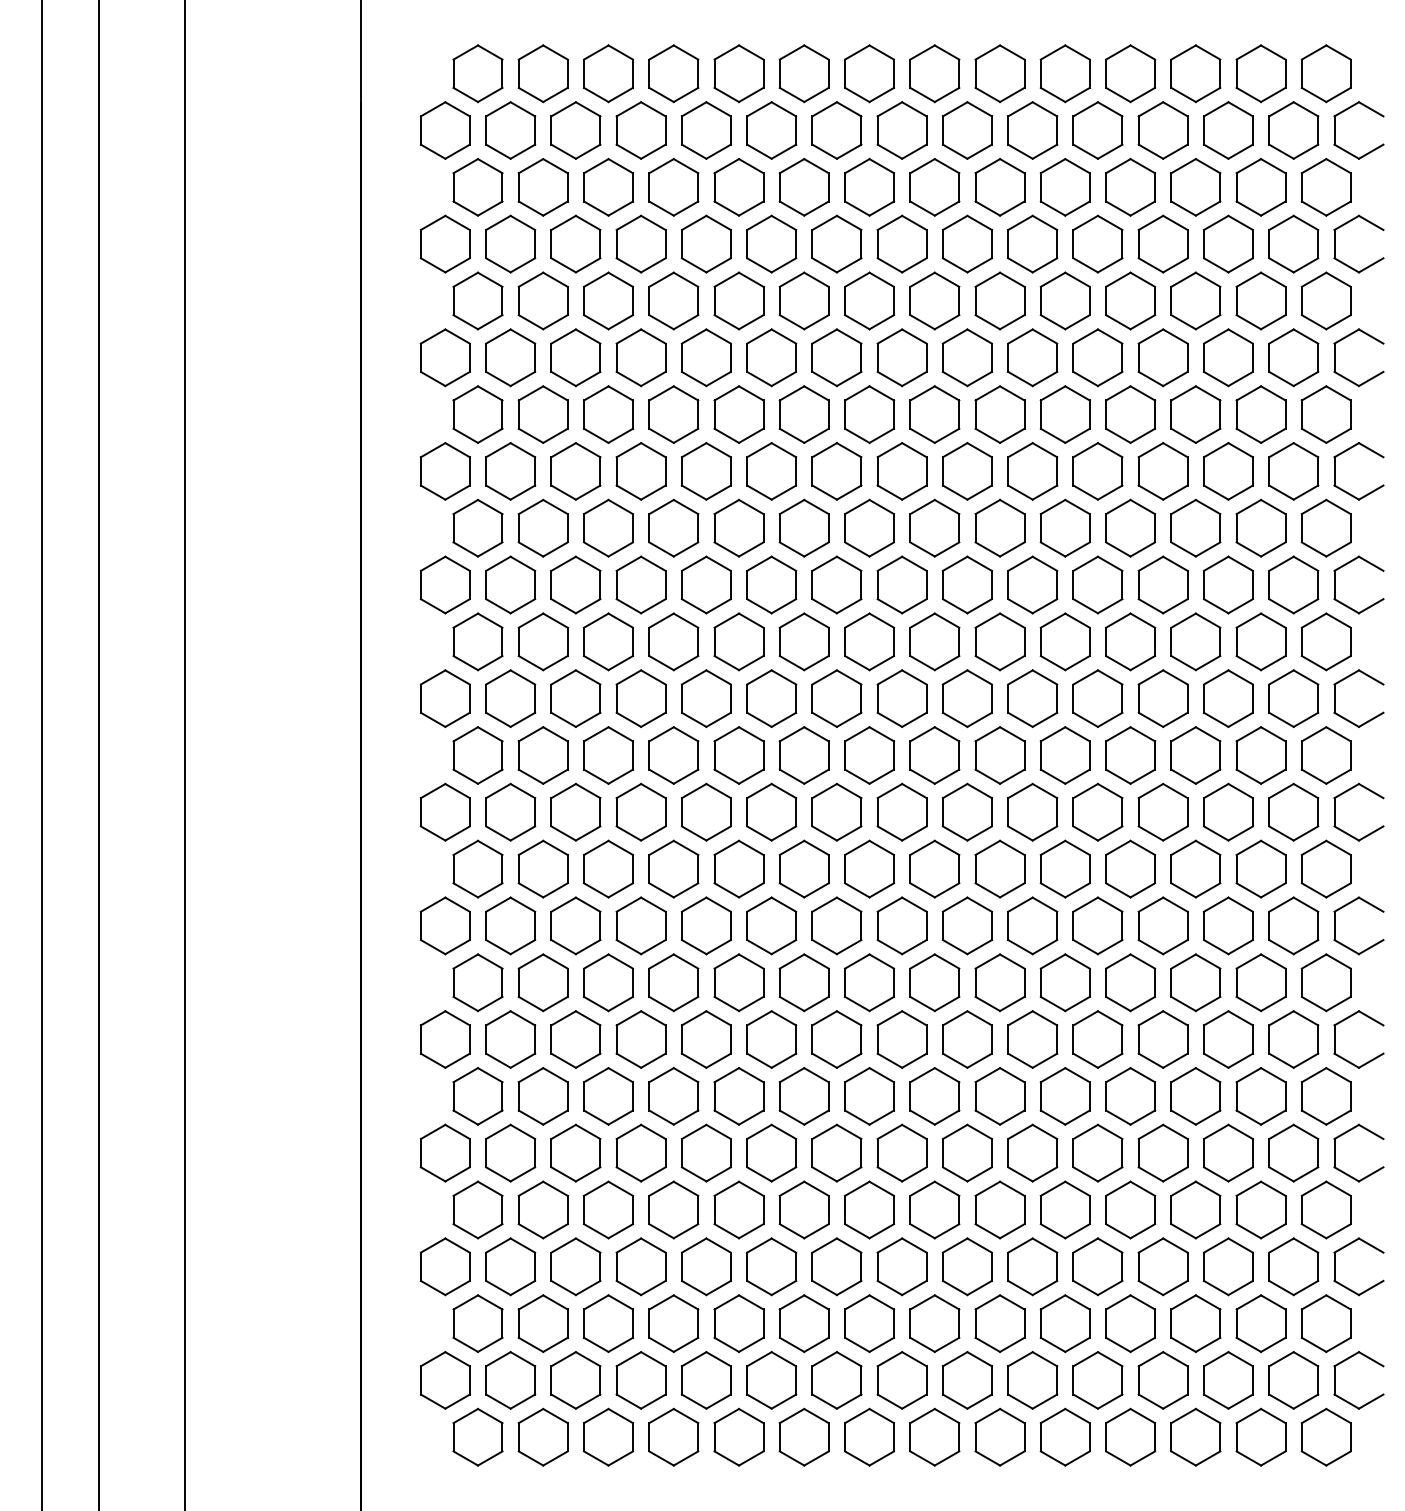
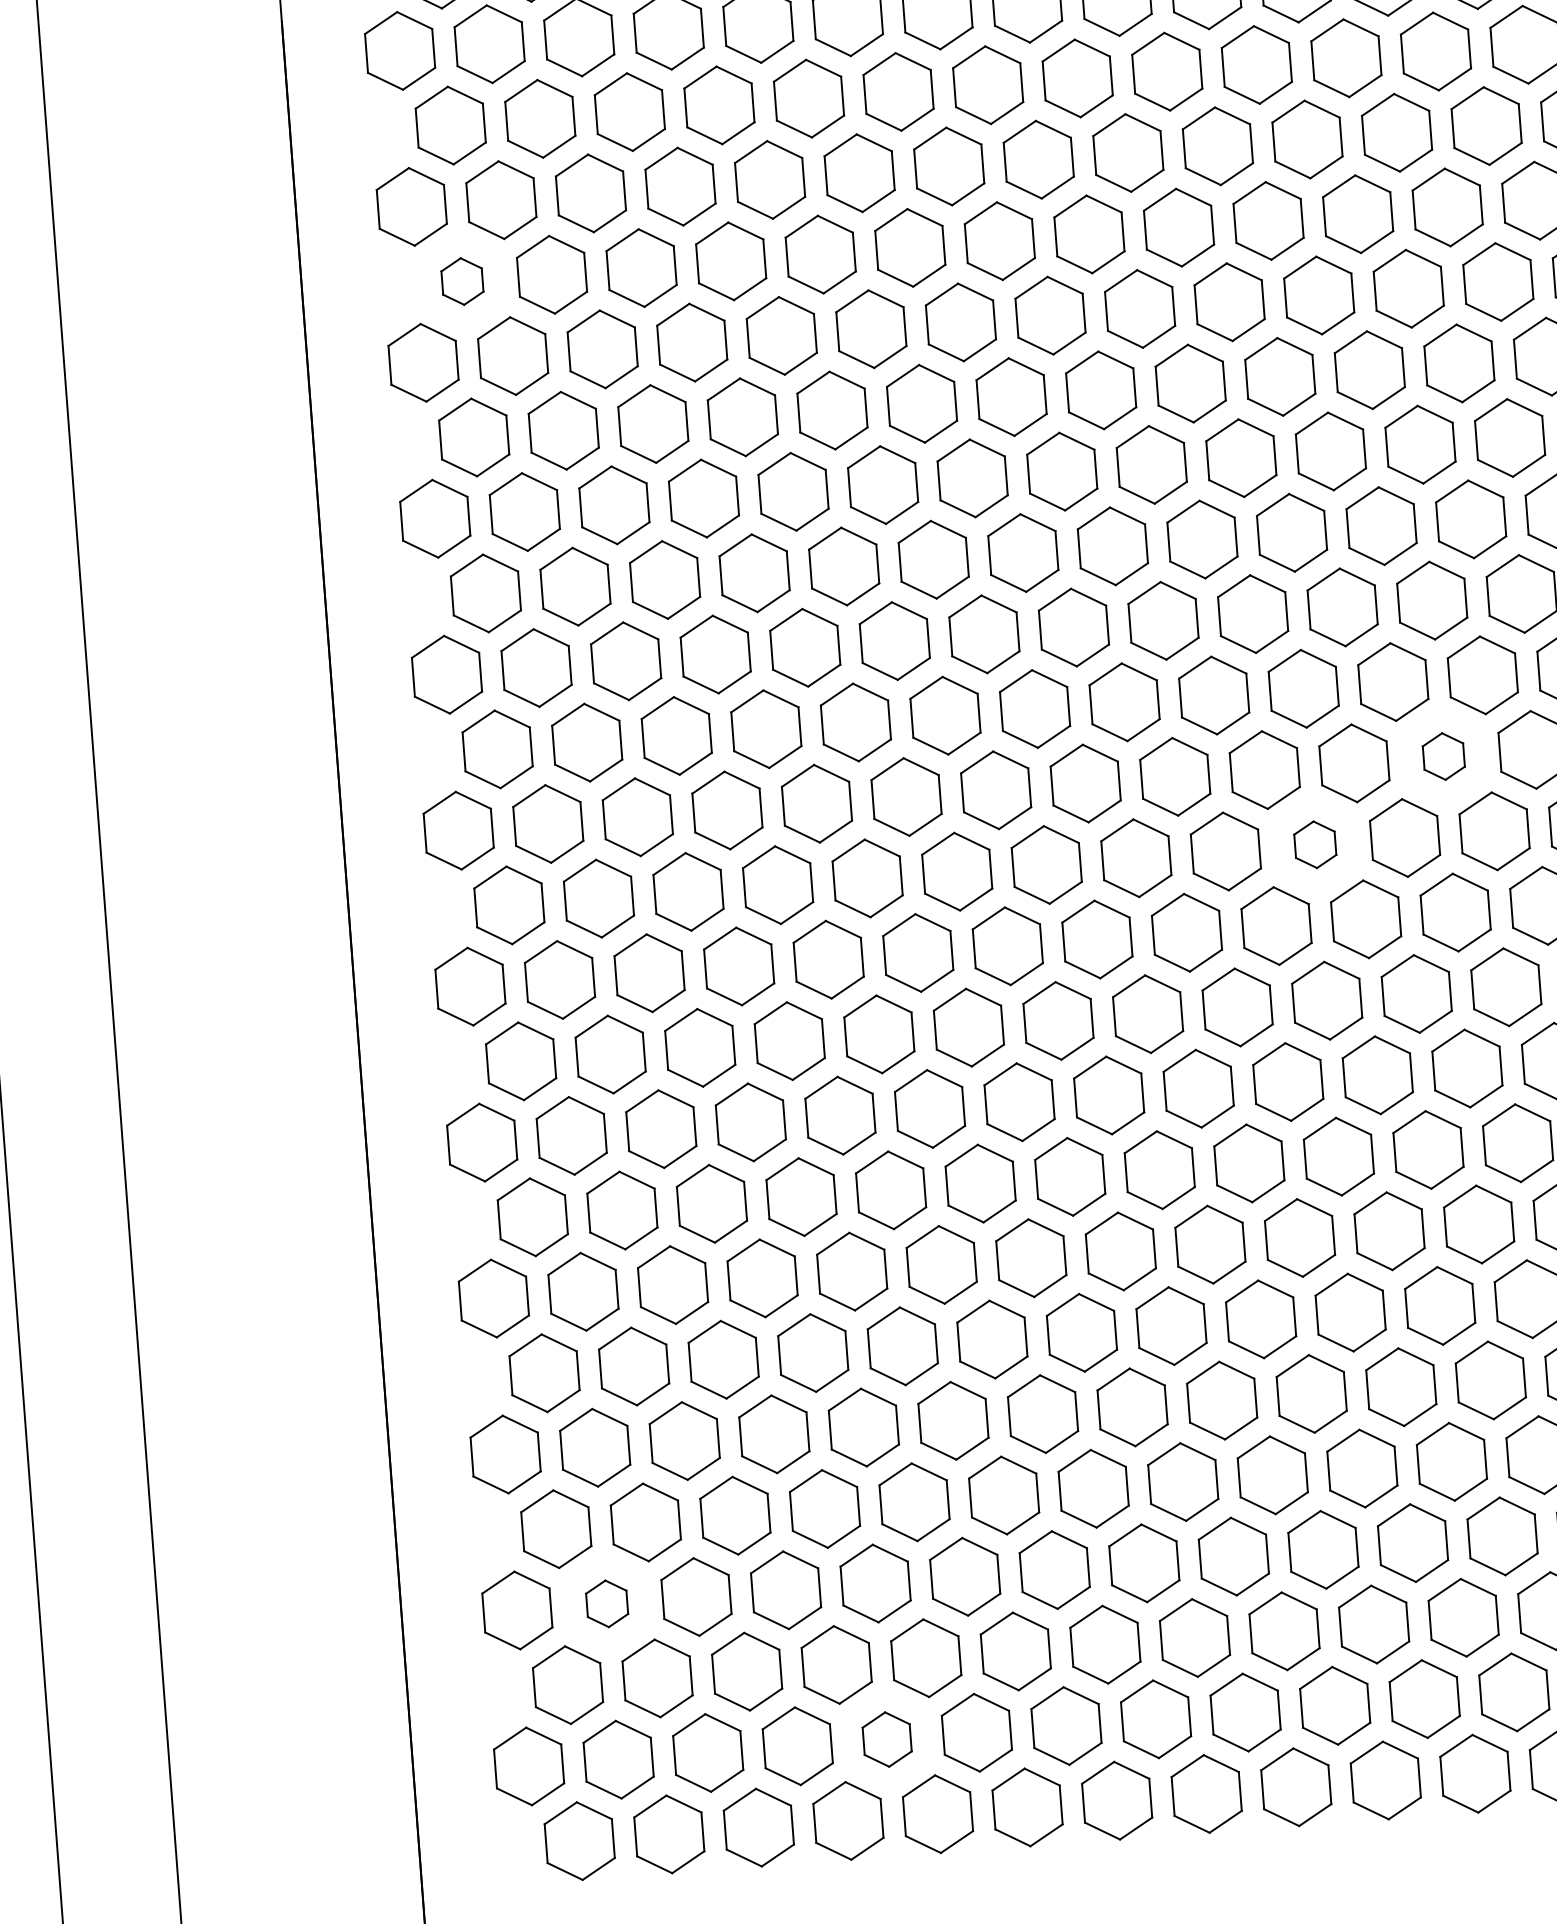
part: (477, 300) -> (461, 280), size x0.6
part: (1162, 698) -> (1442, 756), size x0.6
part: (1064, 755) -> (1314, 844), size x0.6
part: (510, 1266) -> (606, 1603), size x0.6
part: (705, 1380) -> (886, 1739), size x0.7

